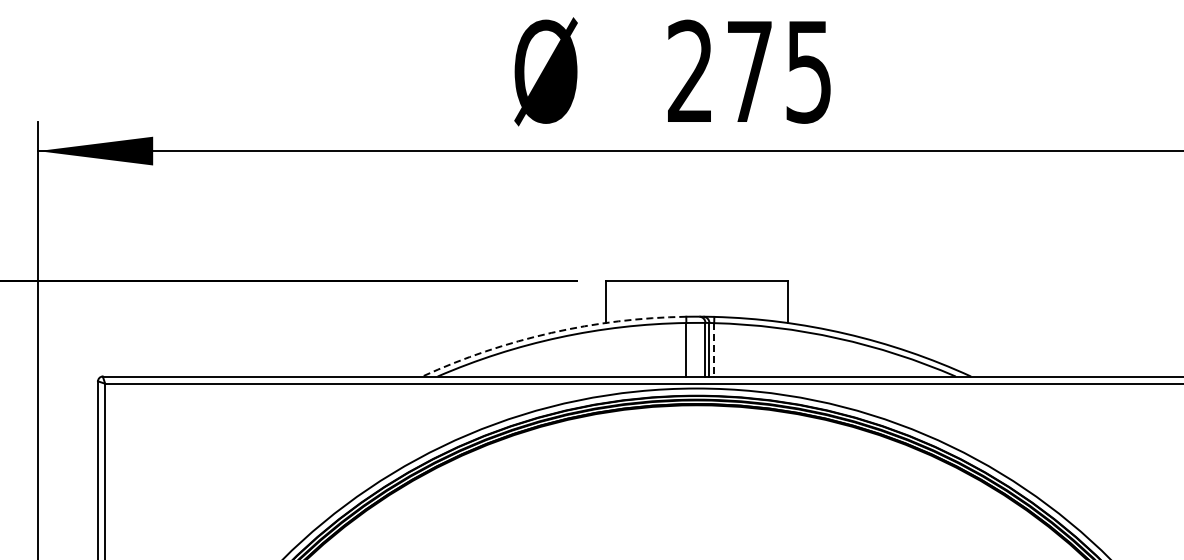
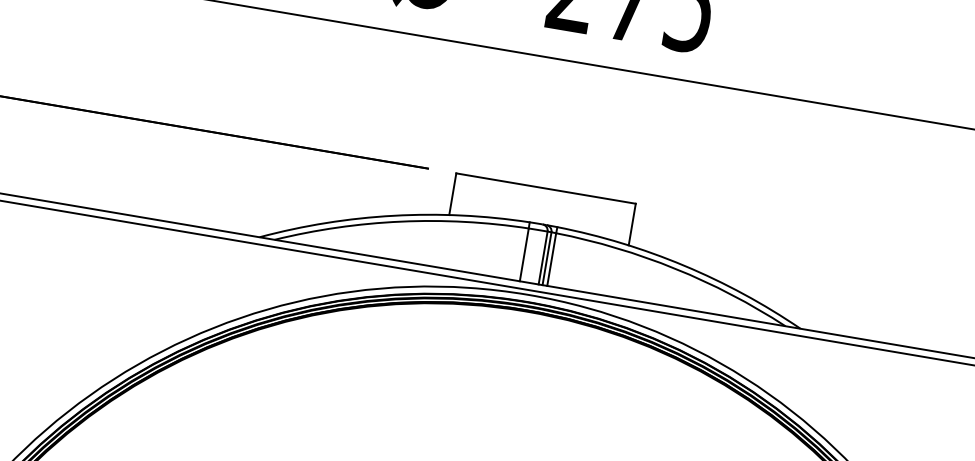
arc: (551, 332) -> (394, 215), dashed -> solid
line: (714, 349) -> (552, 259), dashed -> solid

